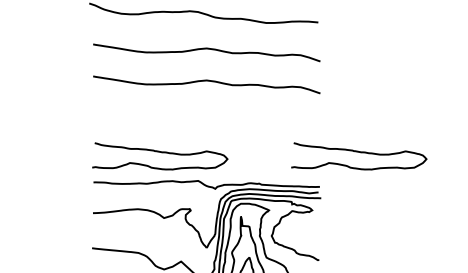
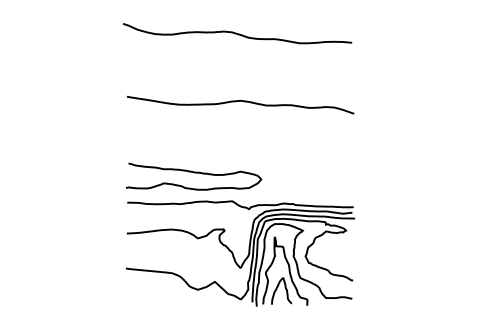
curve: (206, 49) -> (240, 69), removed
curve: (359, 153) -> (393, 173), removed

